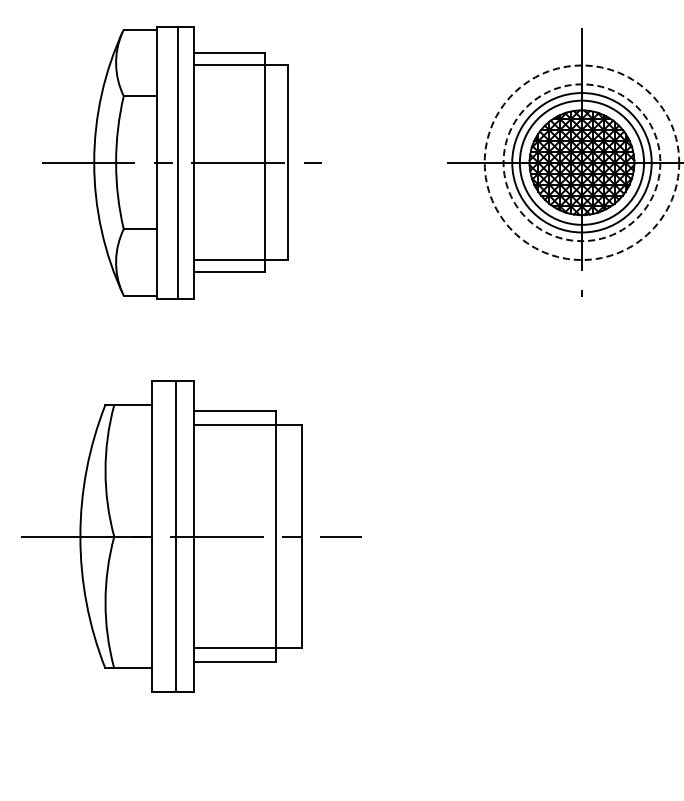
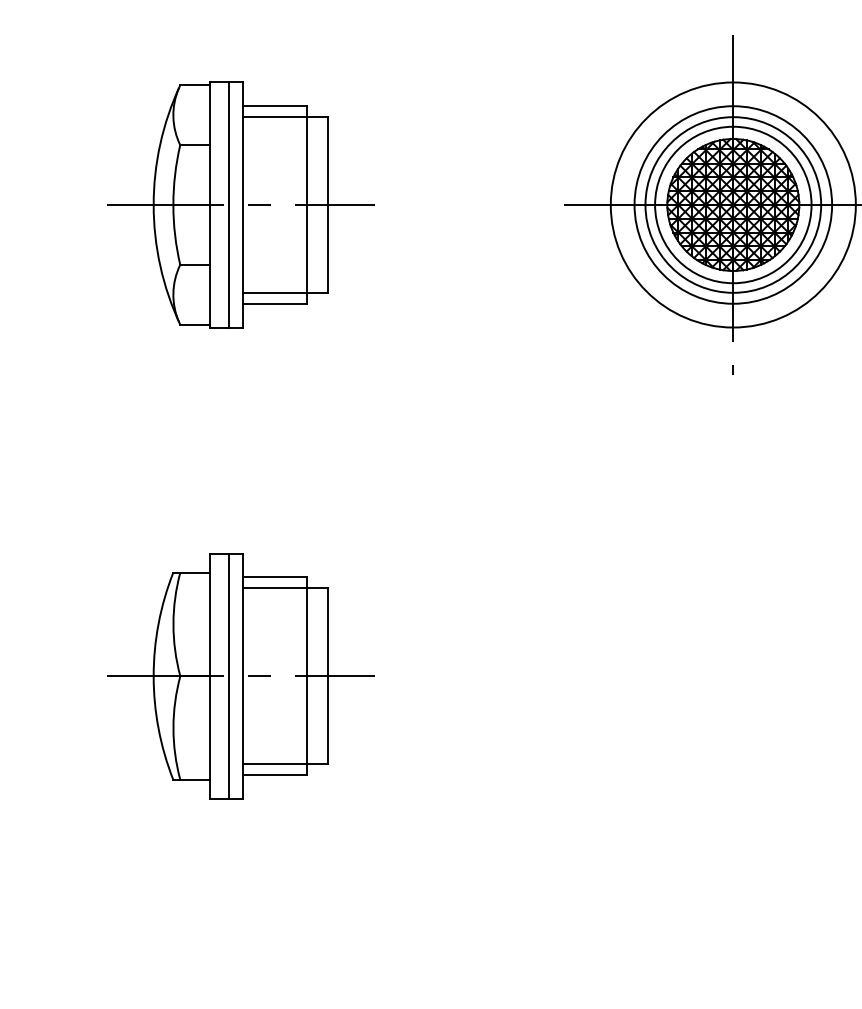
part: (190, 162) -> (240, 204), size x0.71
circle: (581, 162) -> (732, 204), dashed -> solid
circle: (581, 162) -> (732, 204), dashed -> solid
part: (190, 536) -> (240, 675), size x0.62

